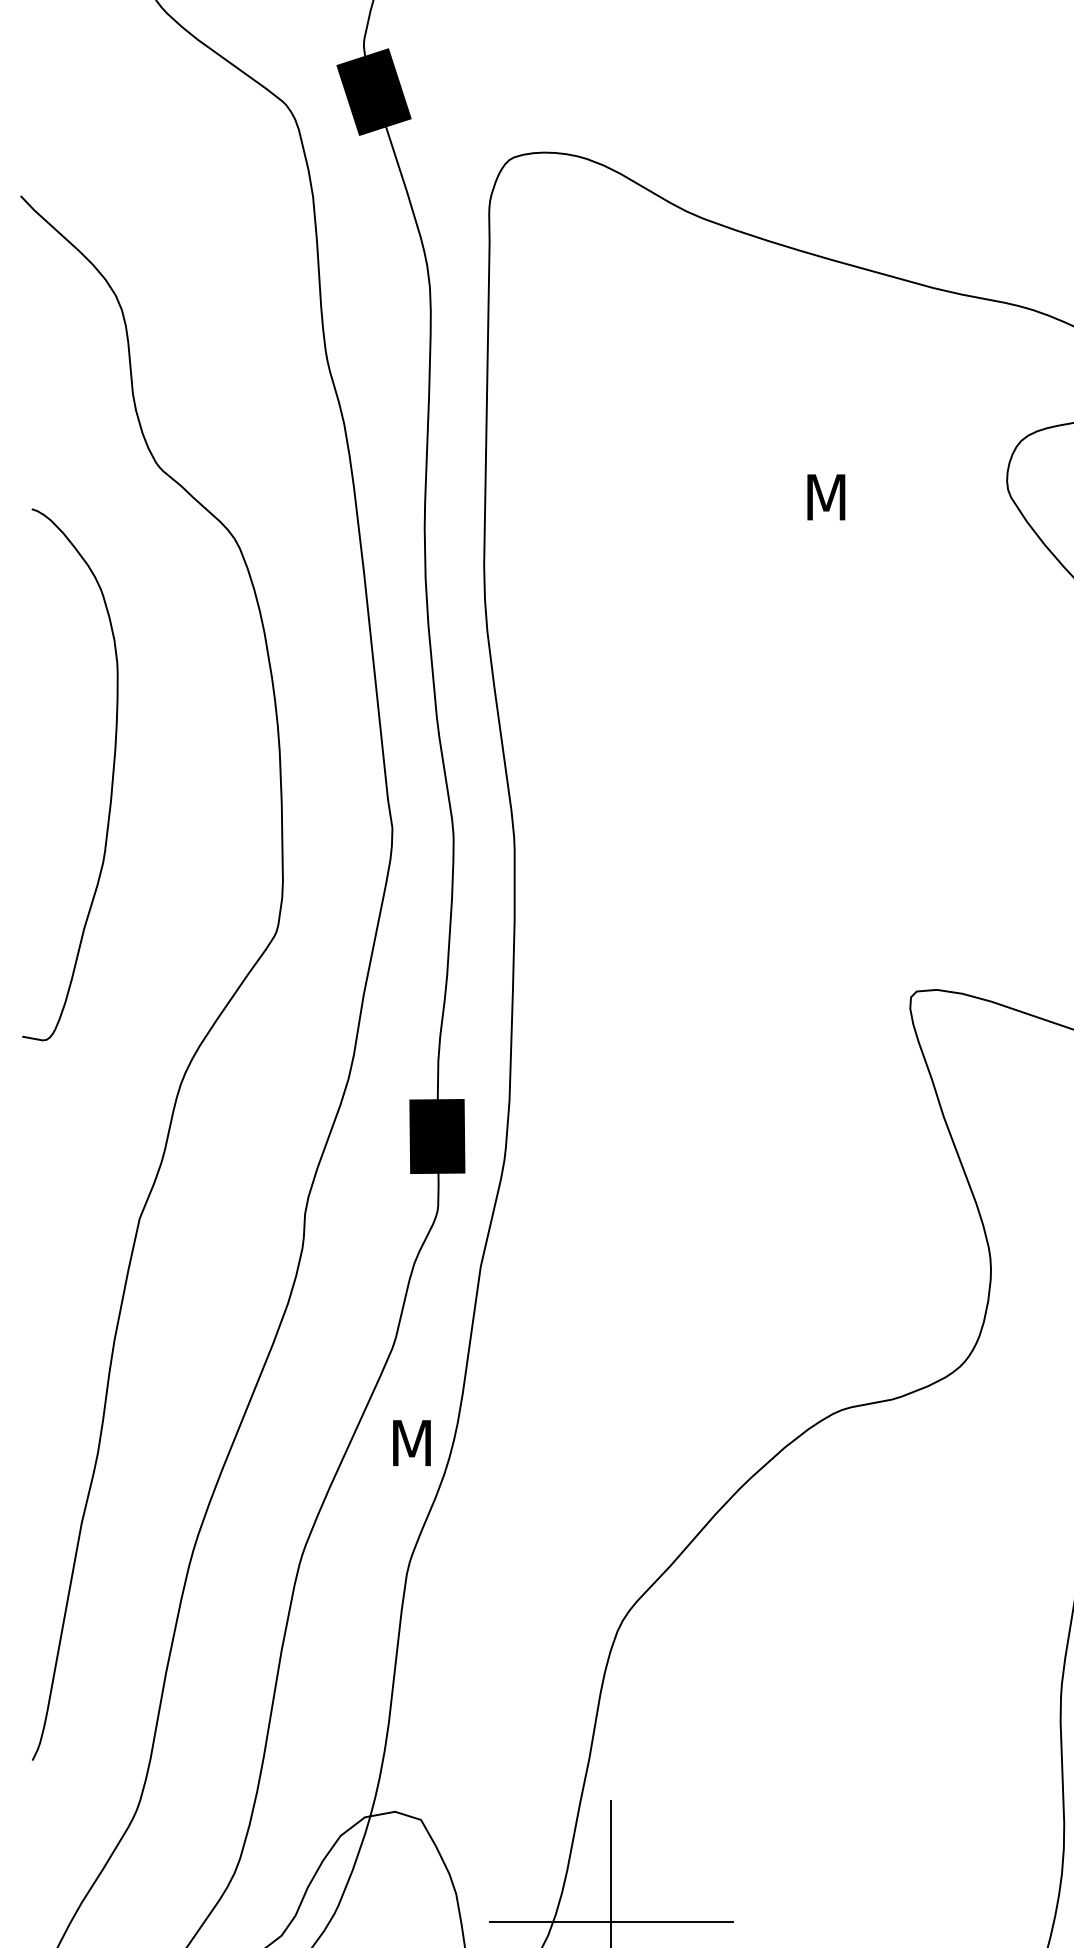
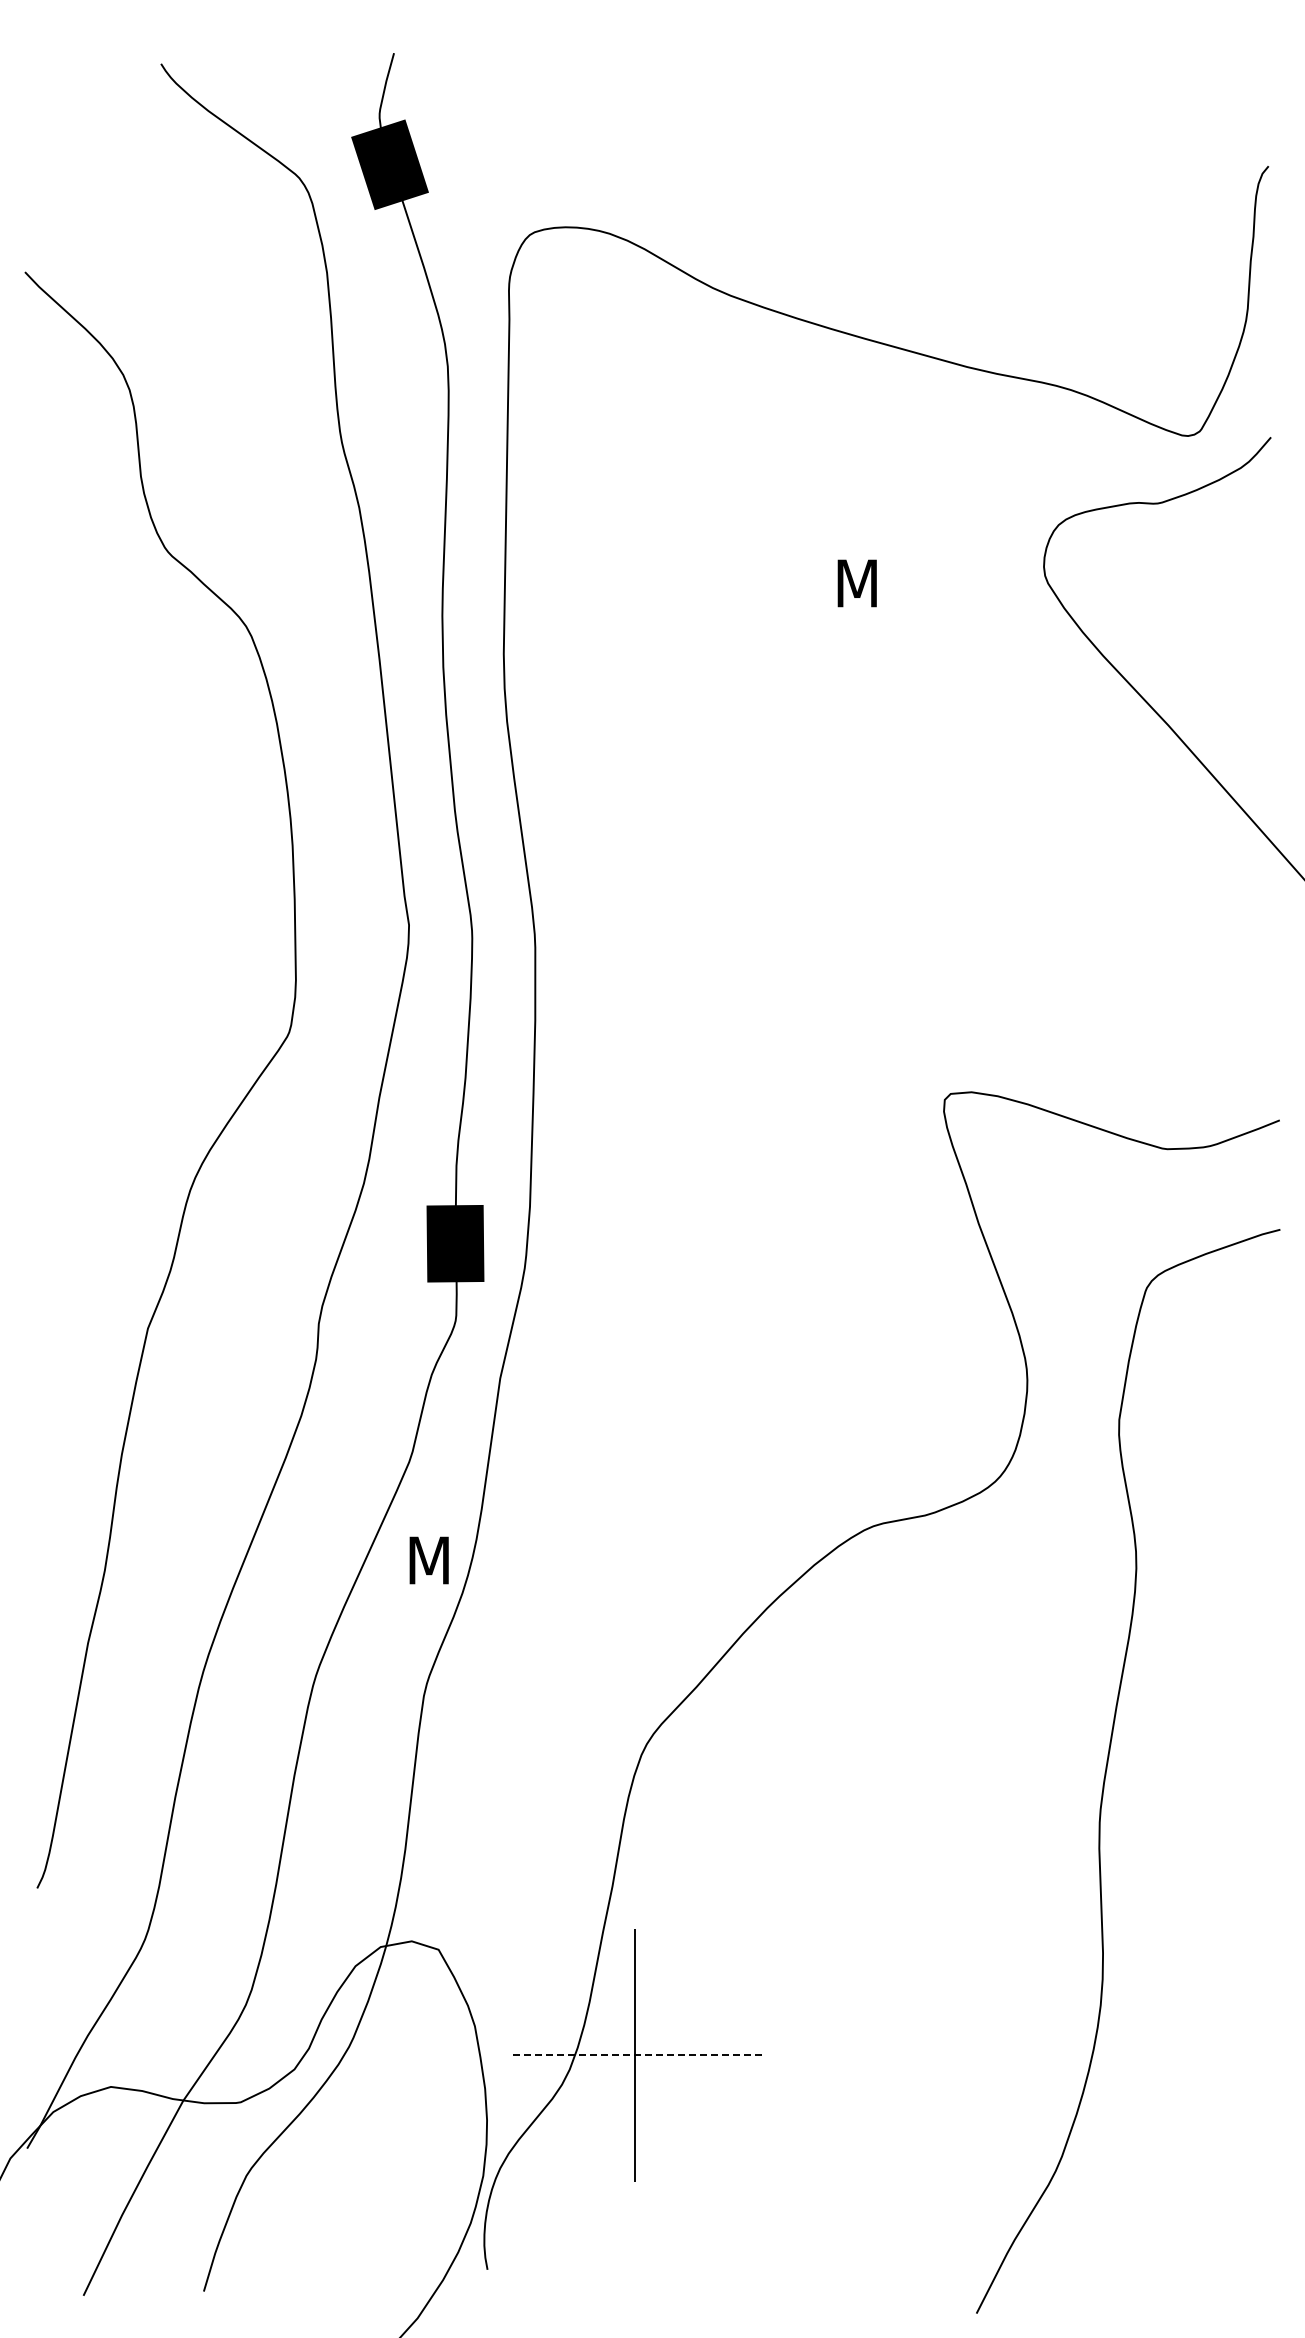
curve: (111, 783) -> (118, 879), removed
line: (610, 1922) -> (634, 2055), solid -> dashed

